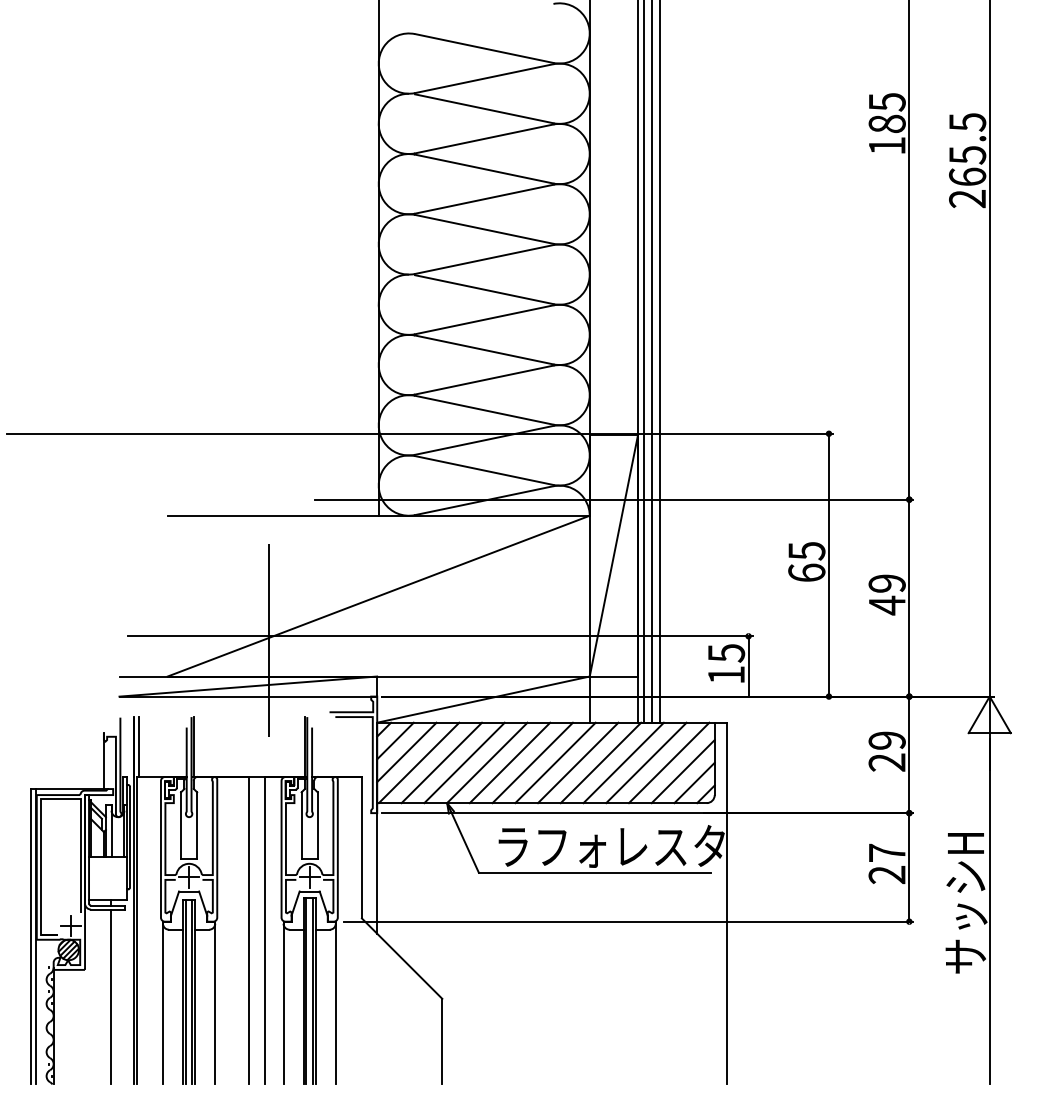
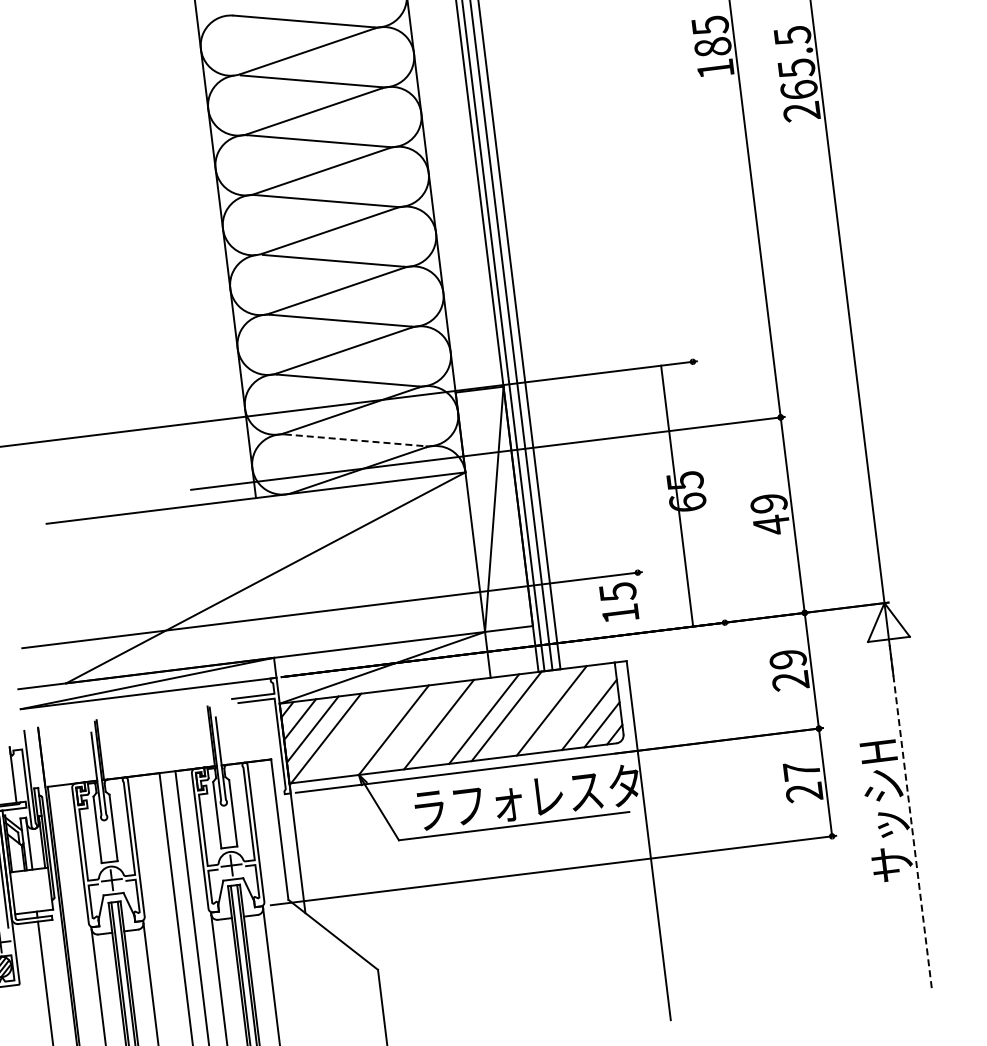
line: (484, 470) -> (355, 440), solid -> dashed
line: (828, 564) -> (676, 495), moved
line: (268, 640) -> (161, 635), removed
line: (748, 666) -> (641, 602), removed
line: (139, 747) -> (46, 757), removed
line: (441, 762) -> (348, 735), removed
line: (464, 762) -> (371, 732), removed
line: (509, 762) -> (415, 727), removed
line: (555, 762) -> (461, 721), removed
line: (623, 762) -> (529, 713), removed
line: (668, 762) -> (573, 707), removed
line: (989, 911) -> (910, 816), solid -> dashed

